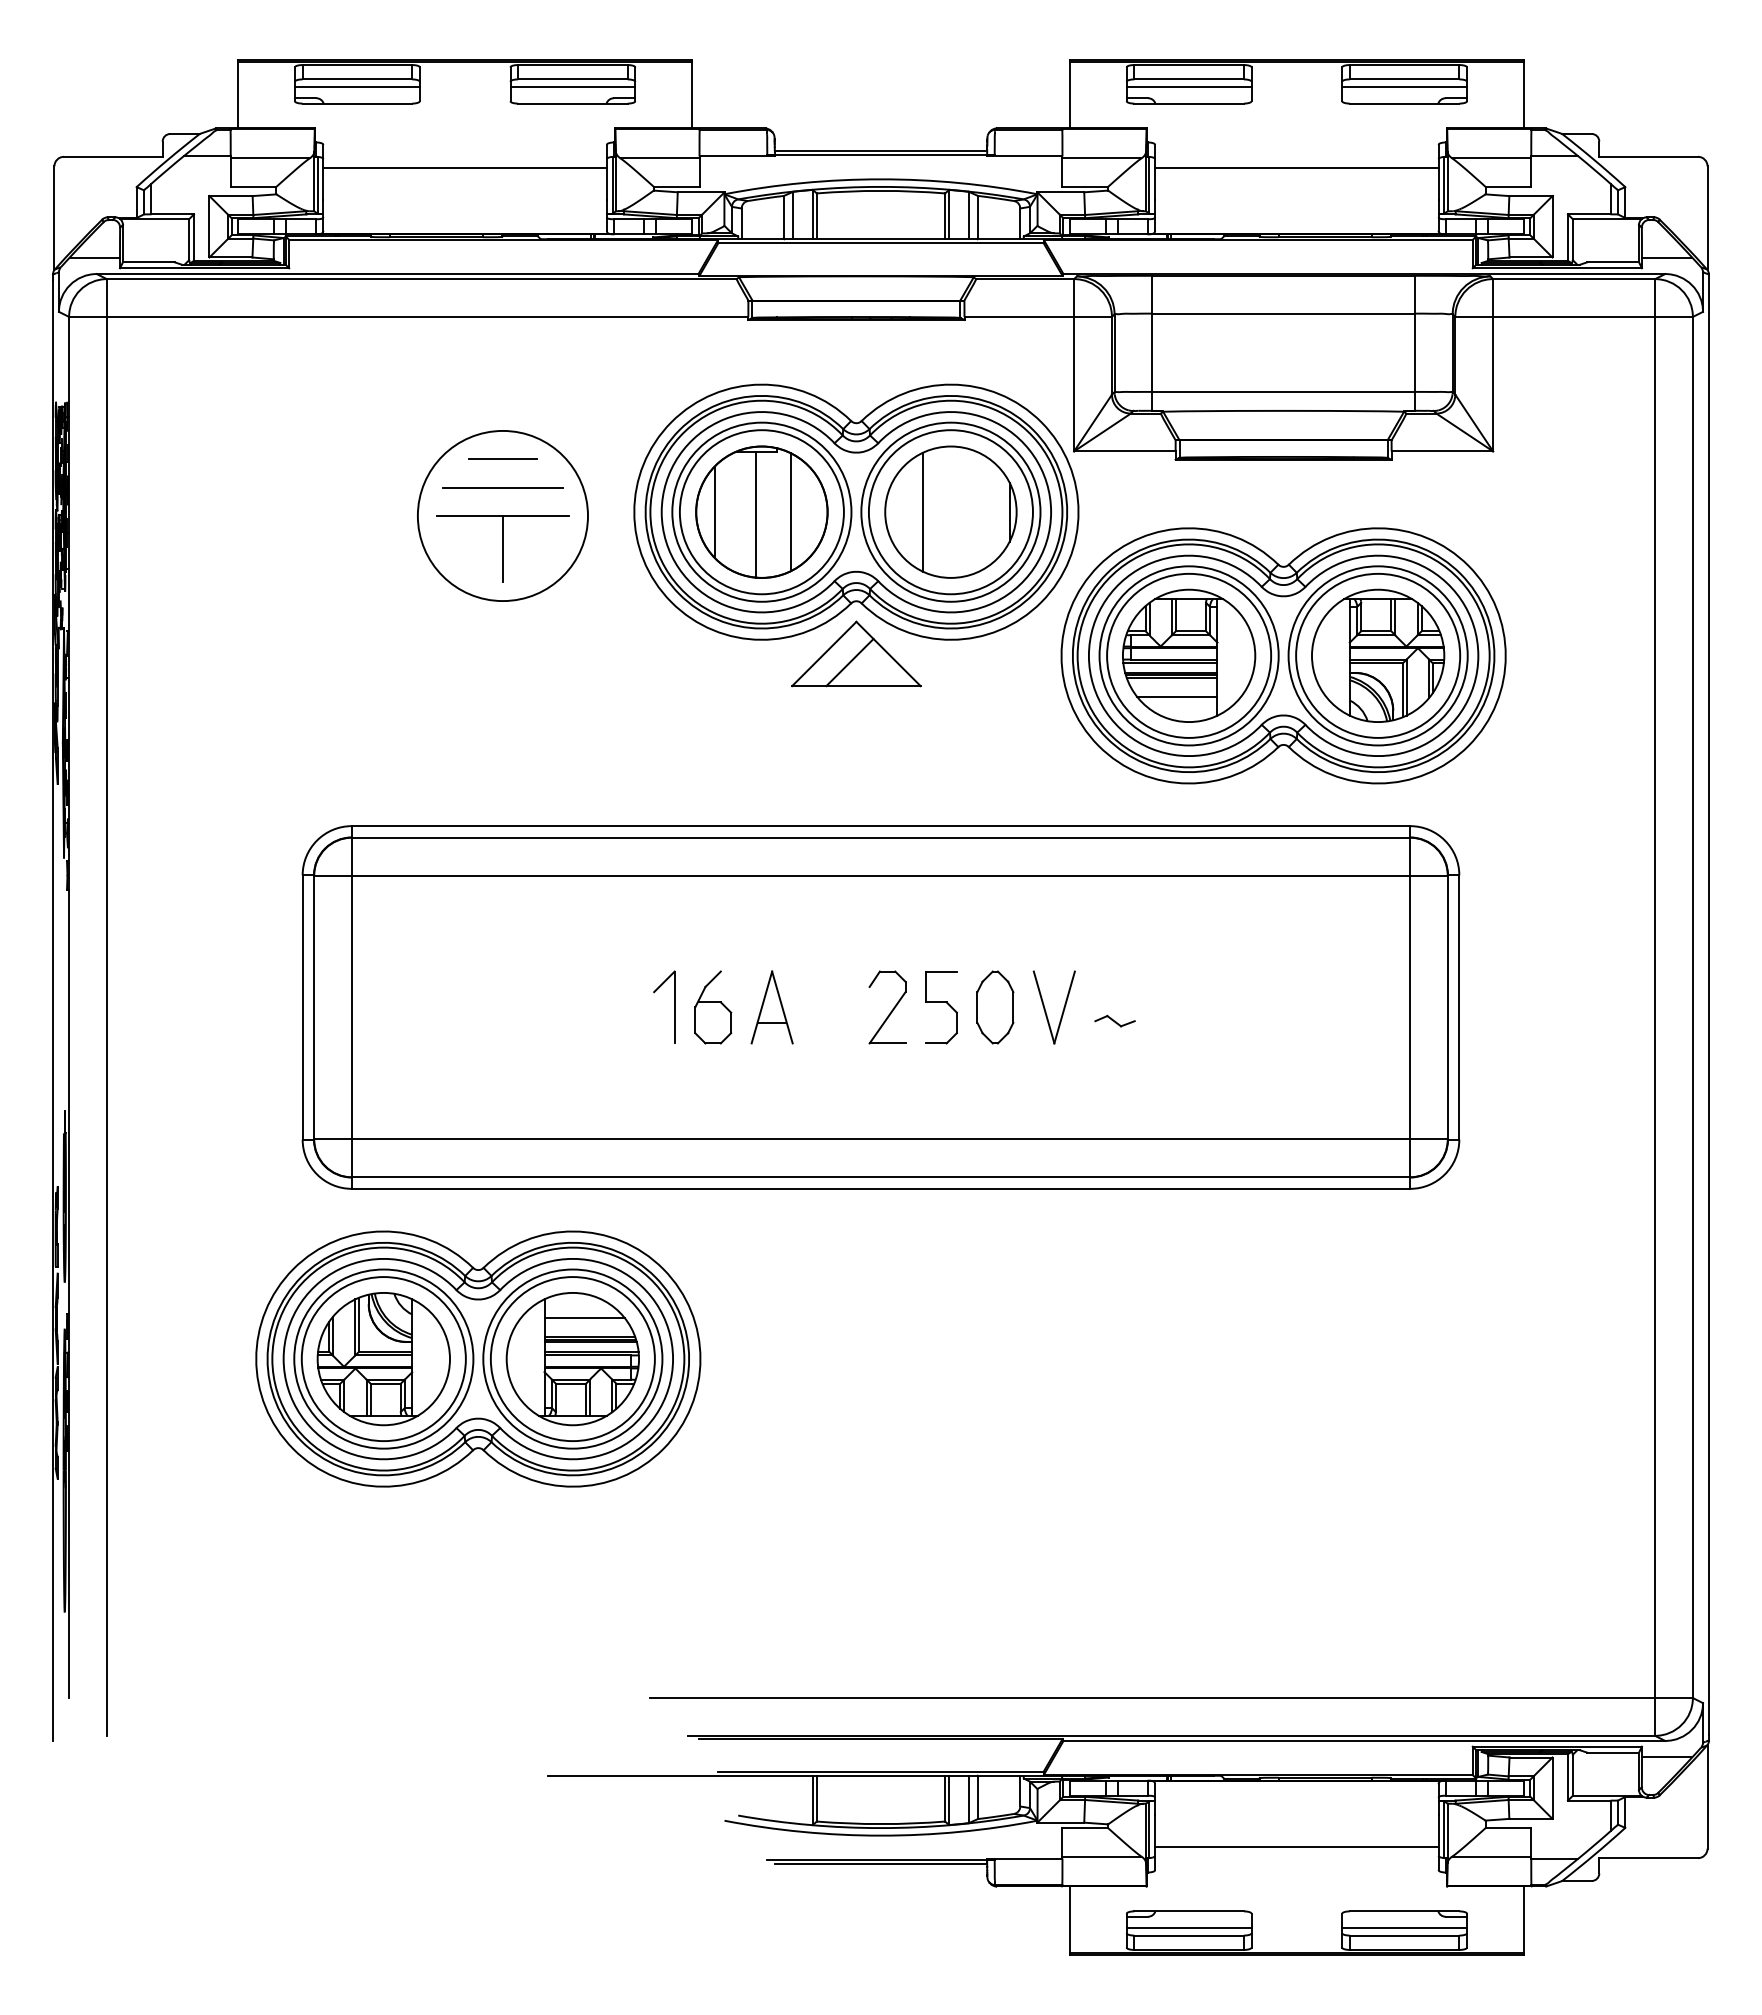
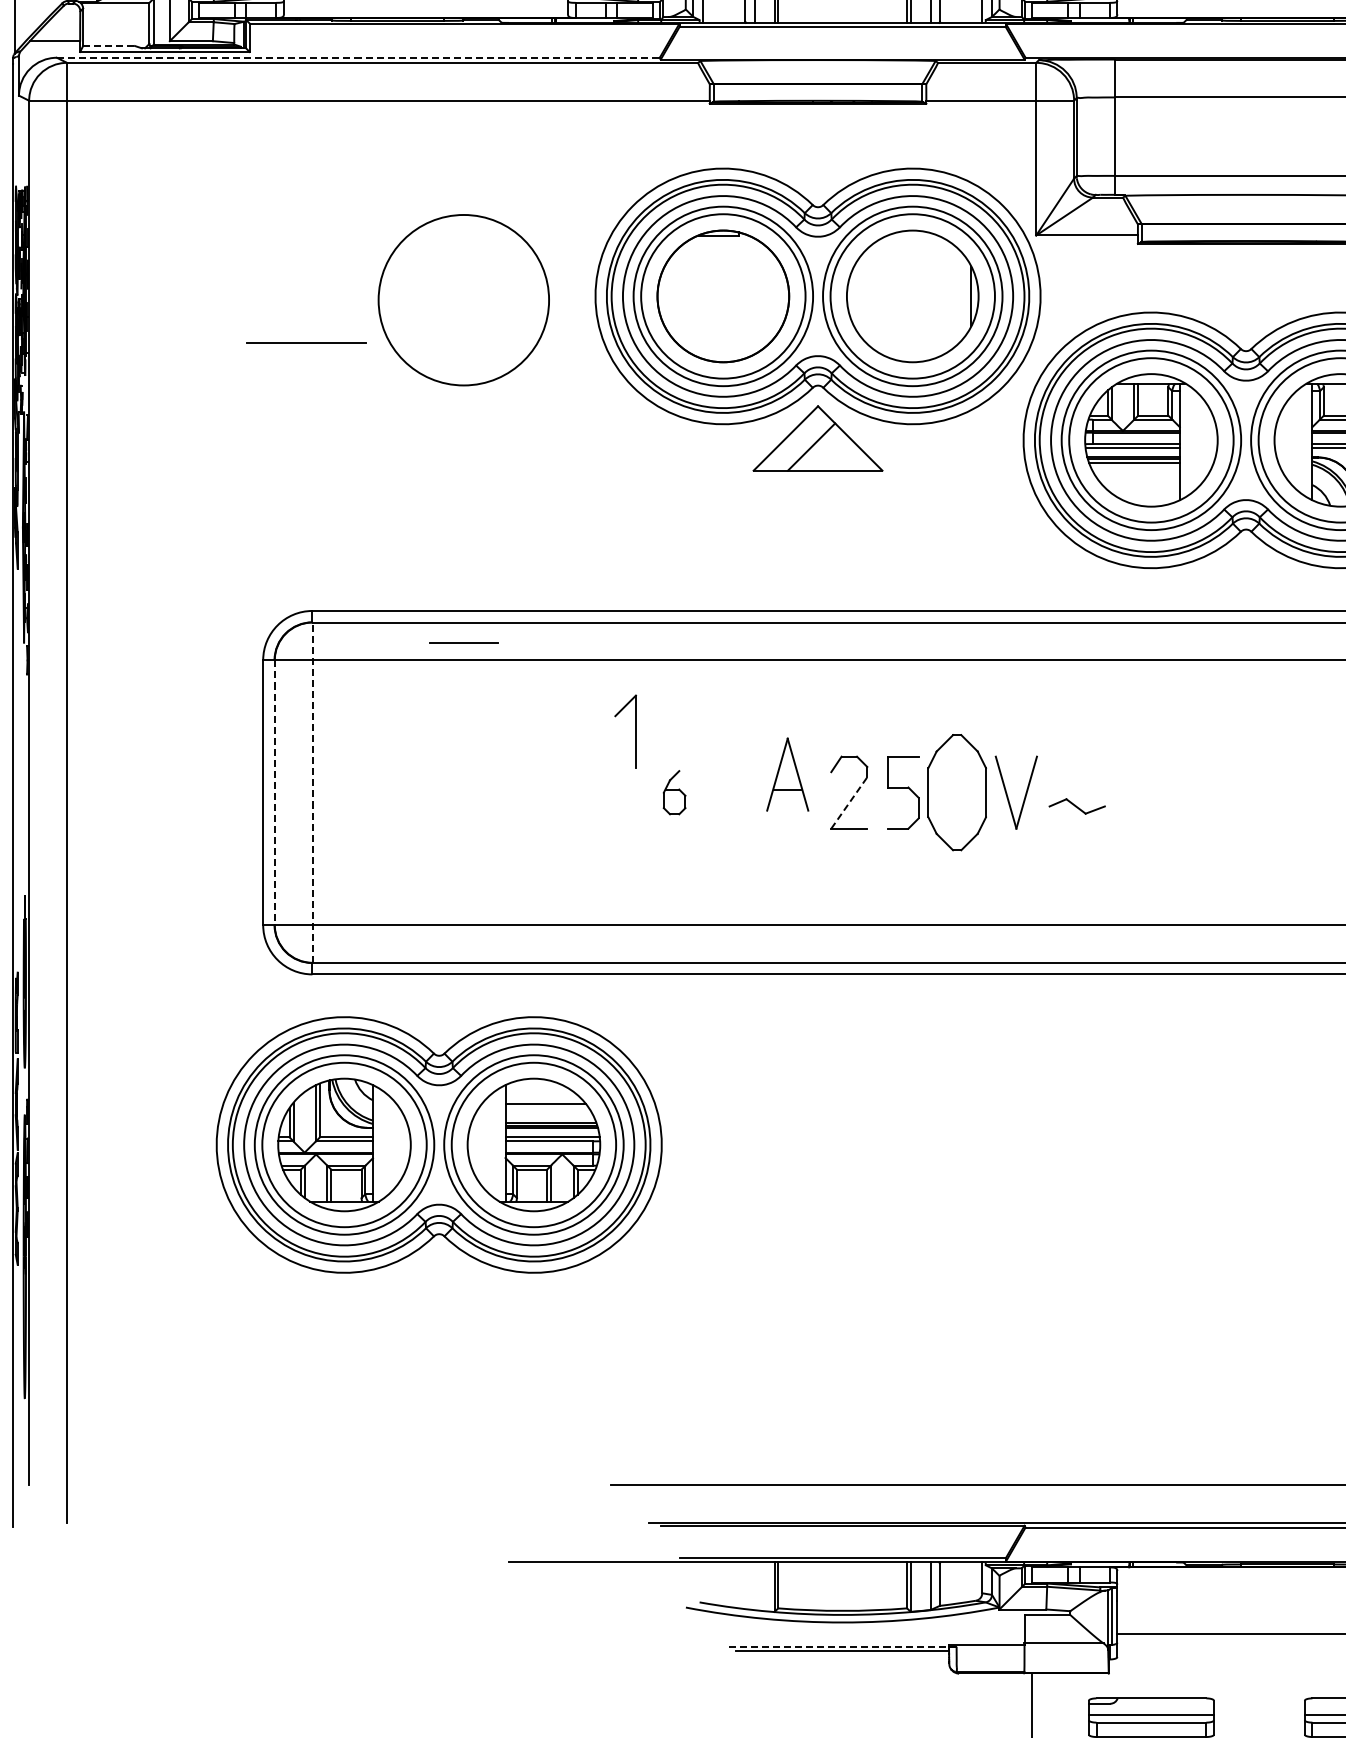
line: (148, 262) -> (108, 46), solid -> dashed
line: (397, 274) -> (358, 58), solid -> dashed
line: (502, 458) -> (463, 642), moved
line: (502, 487) -> (306, 342), moved
line: (714, 511) -> (675, 295), removed
line: (922, 511) -> (884, 295), removed
line: (790, 512) -> (752, 296), removed
line: (756, 514) -> (717, 298), removed
part: (502, 548) -> (463, 332), removed
line: (1177, 696) -> (1139, 481), removed
part: (674, 1006) -> (635, 730), moved
line: (314, 1007) -> (275, 792), solid -> dashed
line: (352, 1007) -> (313, 792), solid -> dashed
part: (713, 1007) -> (674, 792), size x0.6
part: (771, 1007) -> (787, 774), moved
part: (995, 1007) -> (957, 792), size x1.6
line: (887, 1017) -> (849, 802), solid -> dashed
part: (1114, 1020) -> (1076, 805), size x1.4
line: (880, 1859) -> (842, 1646), solid -> dashed

